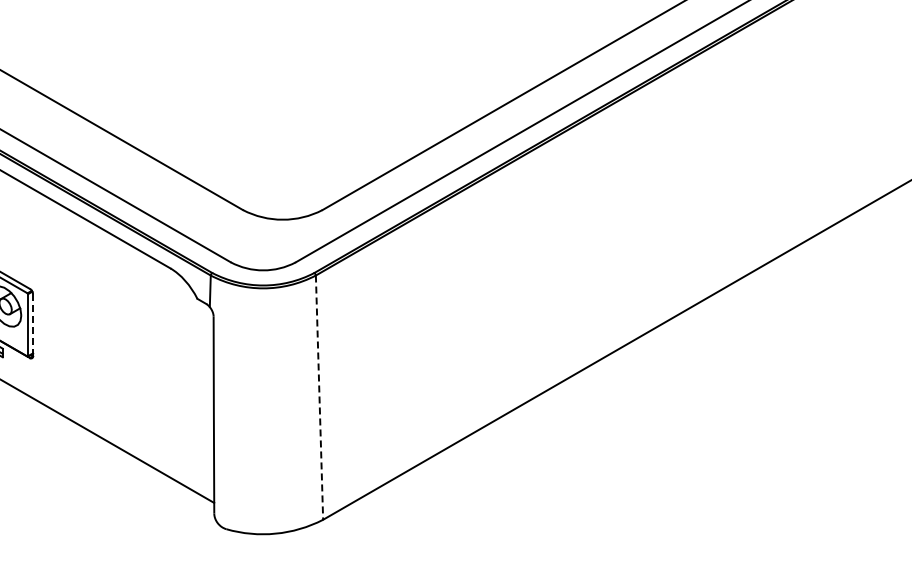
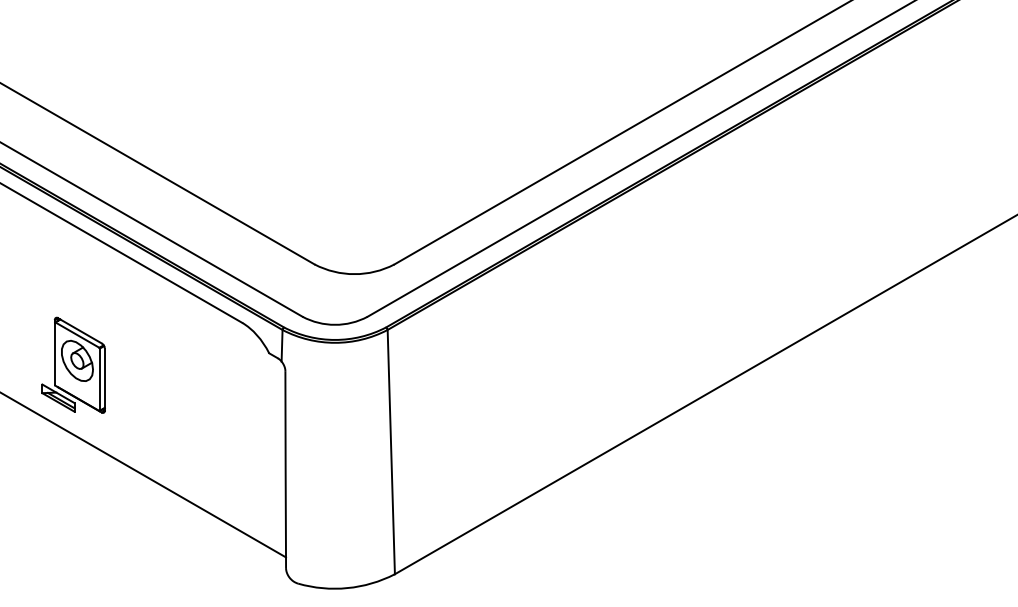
line: (32, 325) -> (104, 379), dashed -> solid
line: (319, 398) -> (391, 452), dashed -> solid

